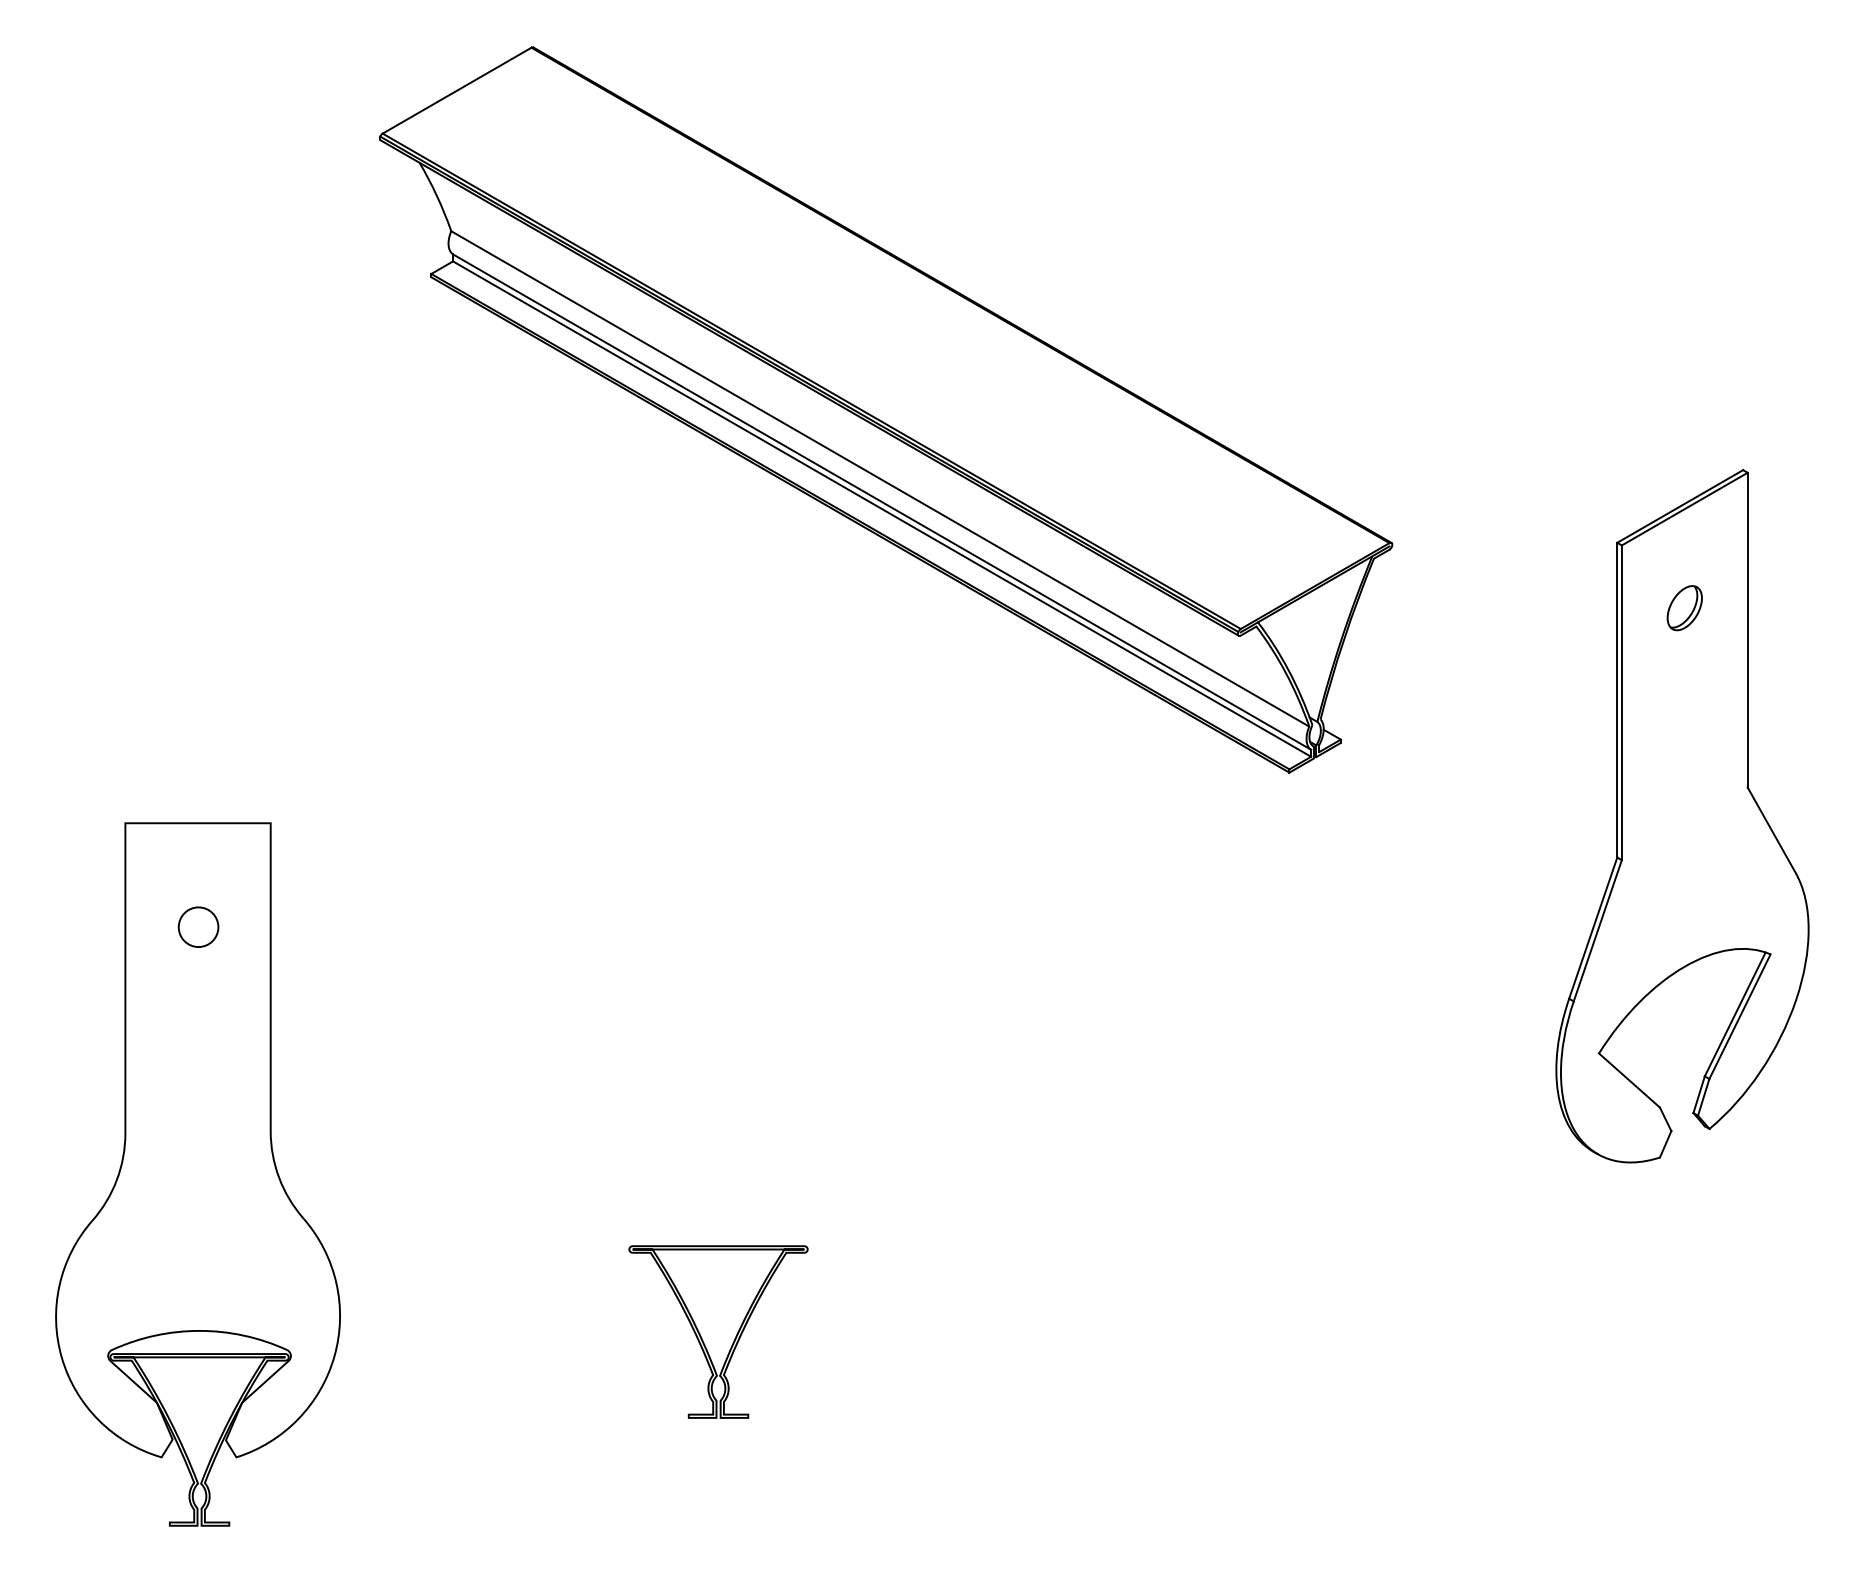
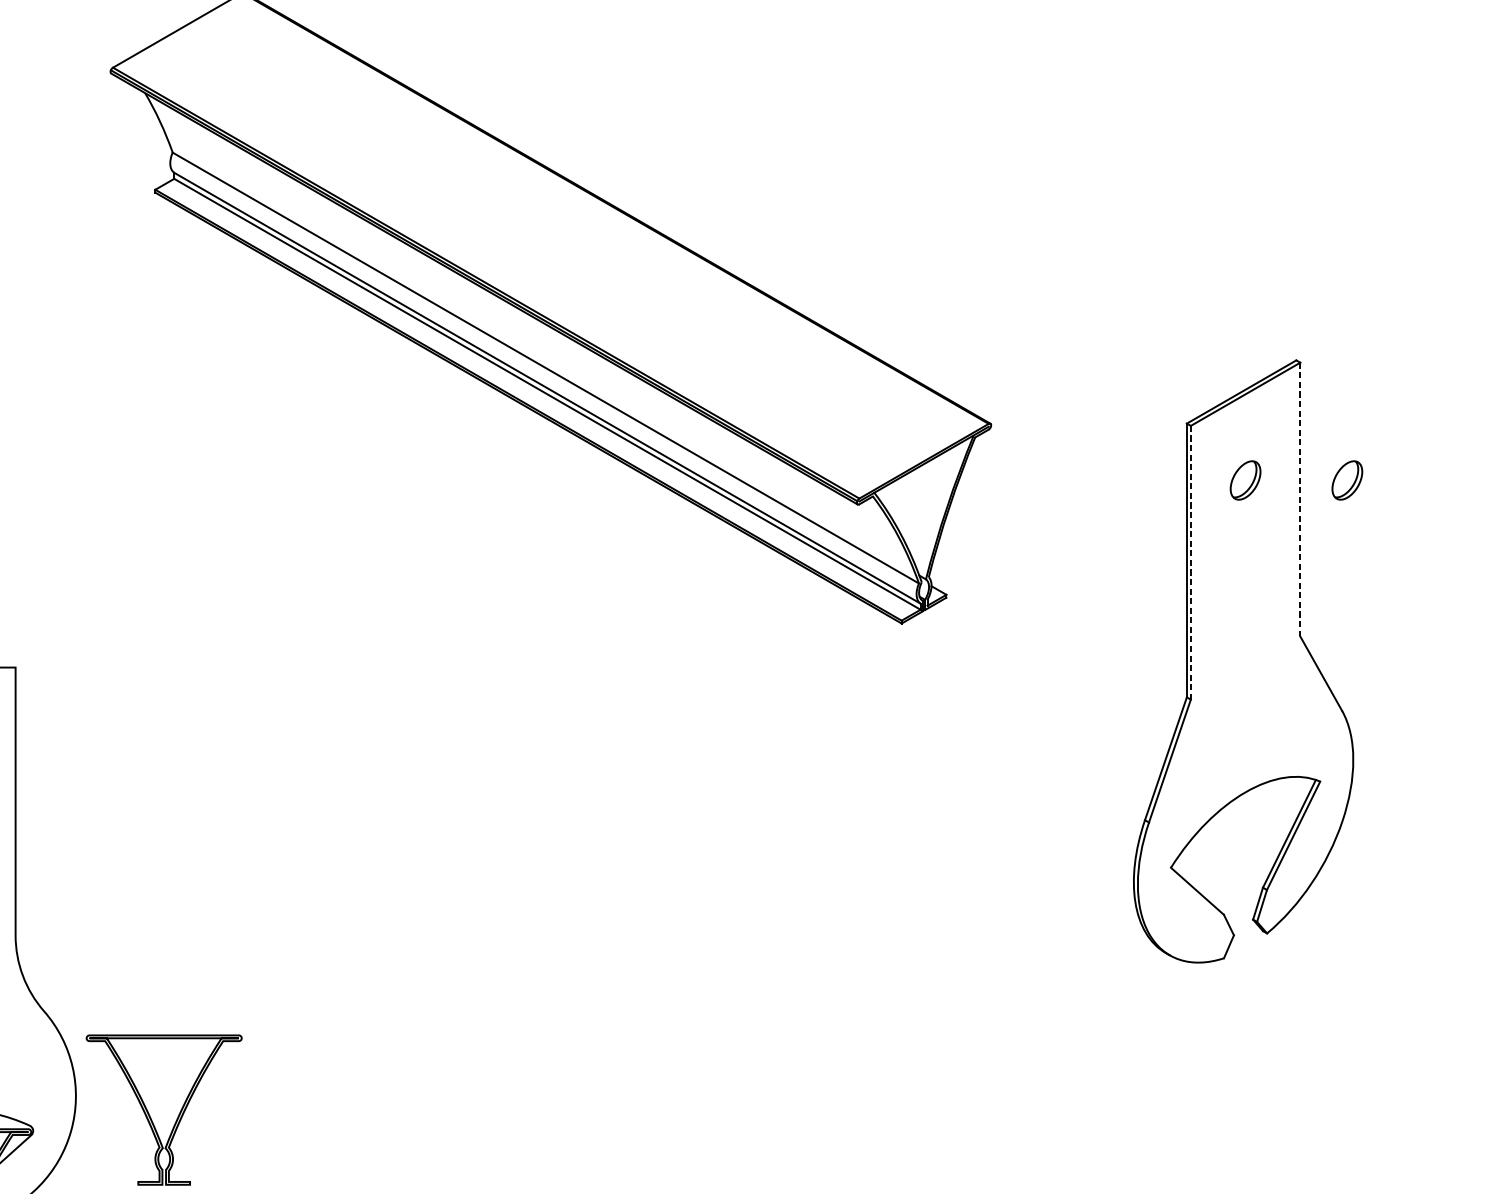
part: (1801, 608) -> (1347, 480), added
line: (1747, 630) -> (1300, 499), solid -> dashed
line: (1621, 703) -> (1190, 563), solid -> dashed
part: (701, 1335) -> (149, 1113), moved

